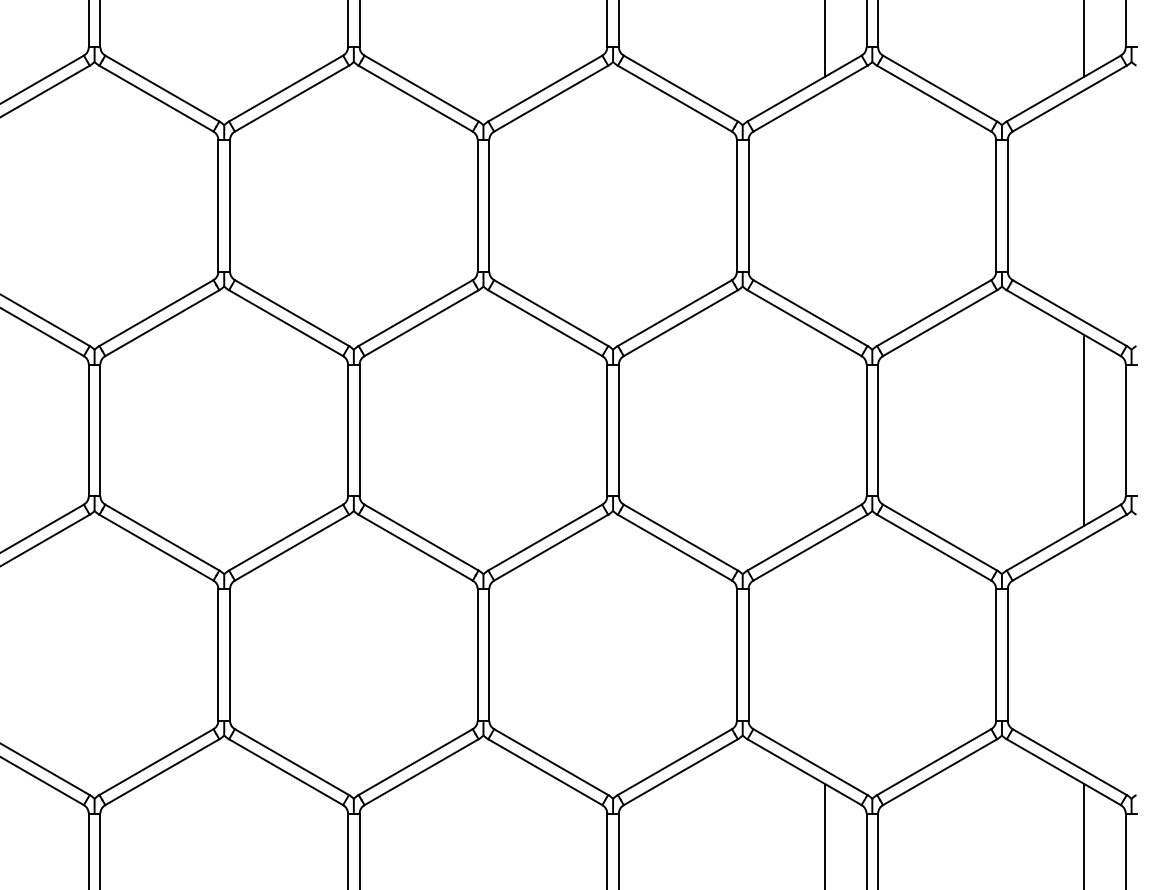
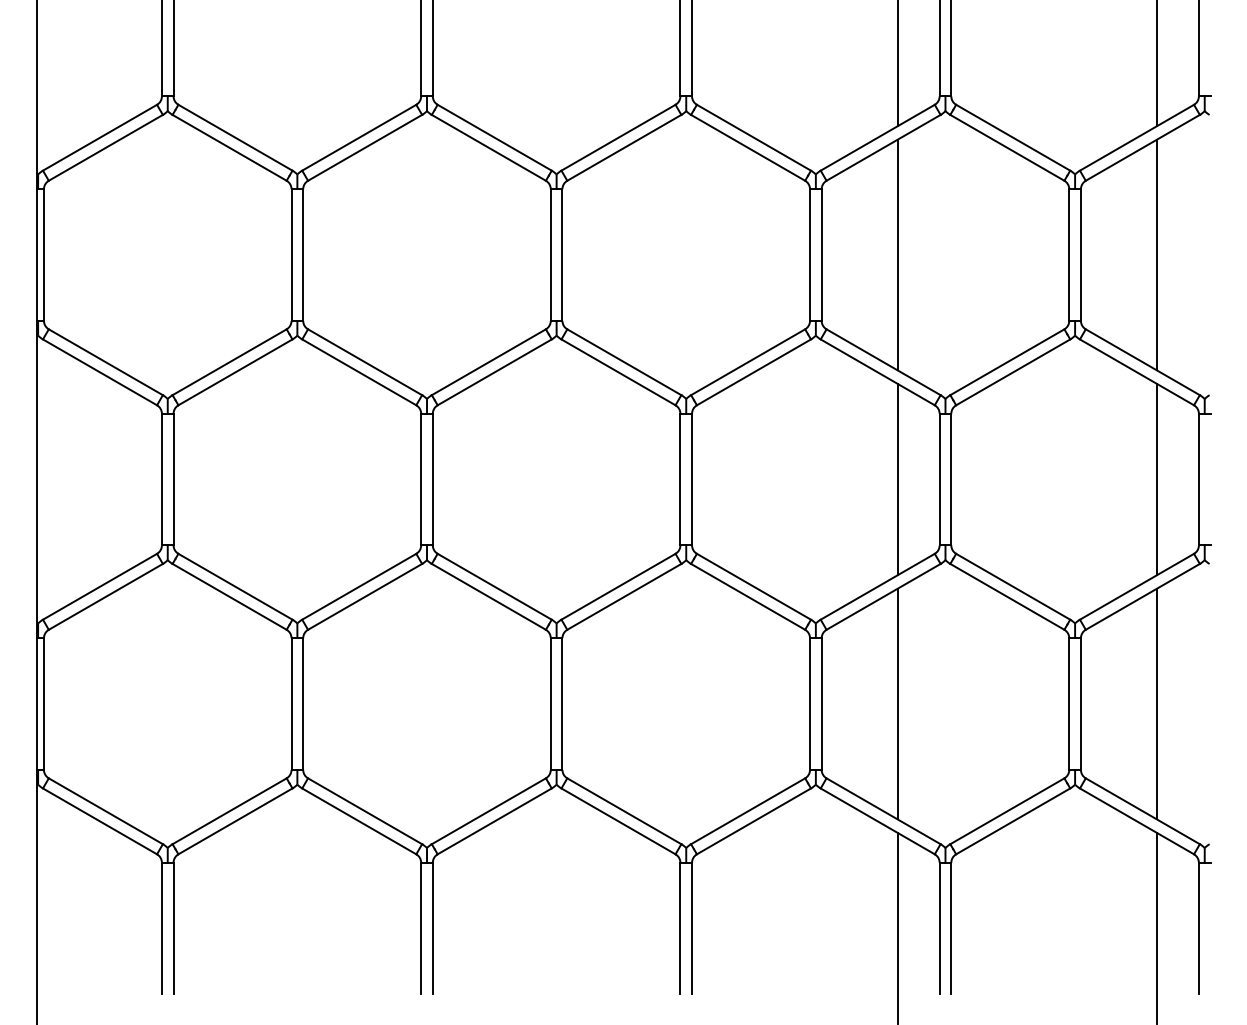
line: (824, 205) -> (897, 254), added
line: (1084, 205) -> (1157, 254), added
line: (824, 430) -> (897, 479), added
line: (824, 654) -> (897, 703), added
line: (1084, 654) -> (1157, 703), added

